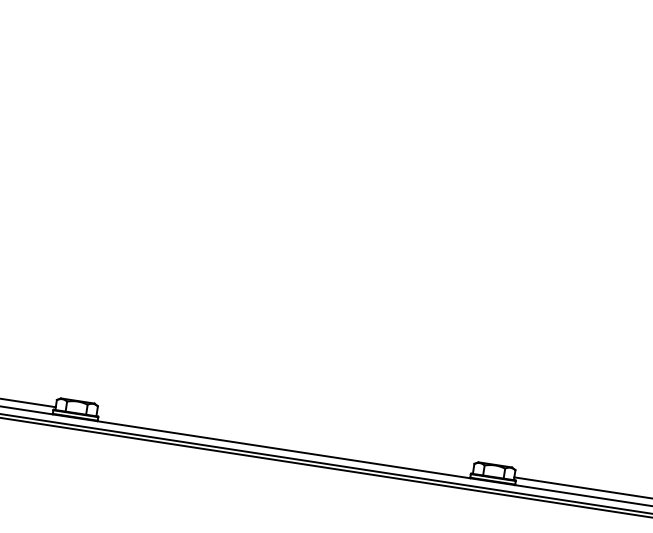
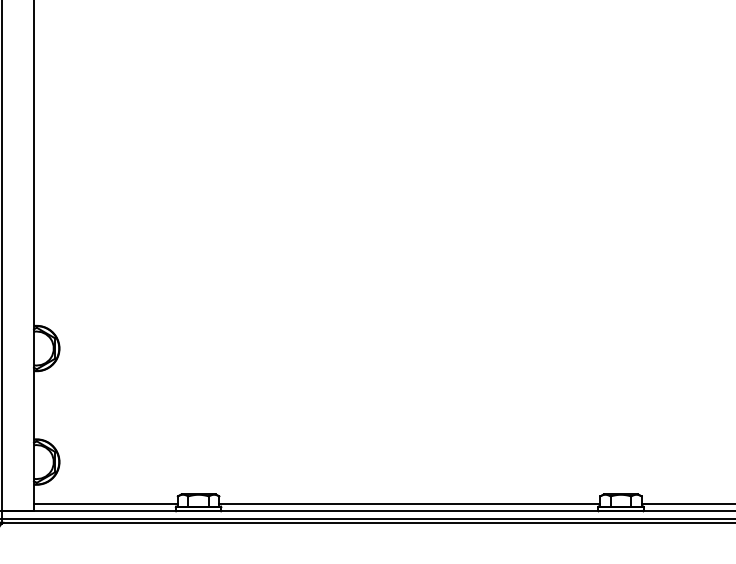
line: (284, 442) -> (409, 503), added

